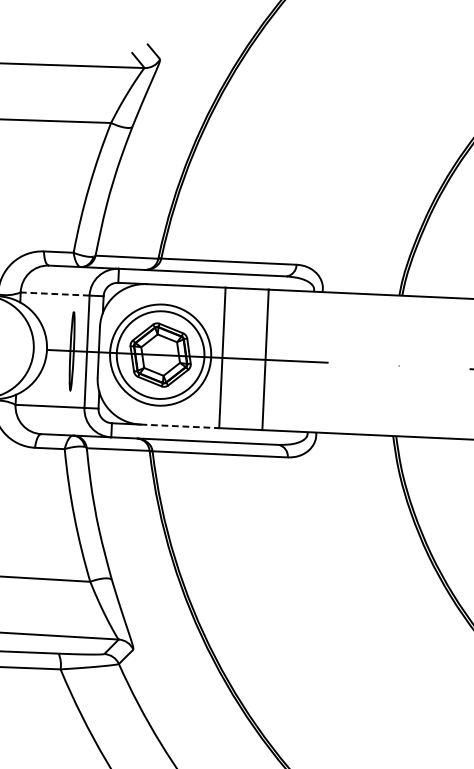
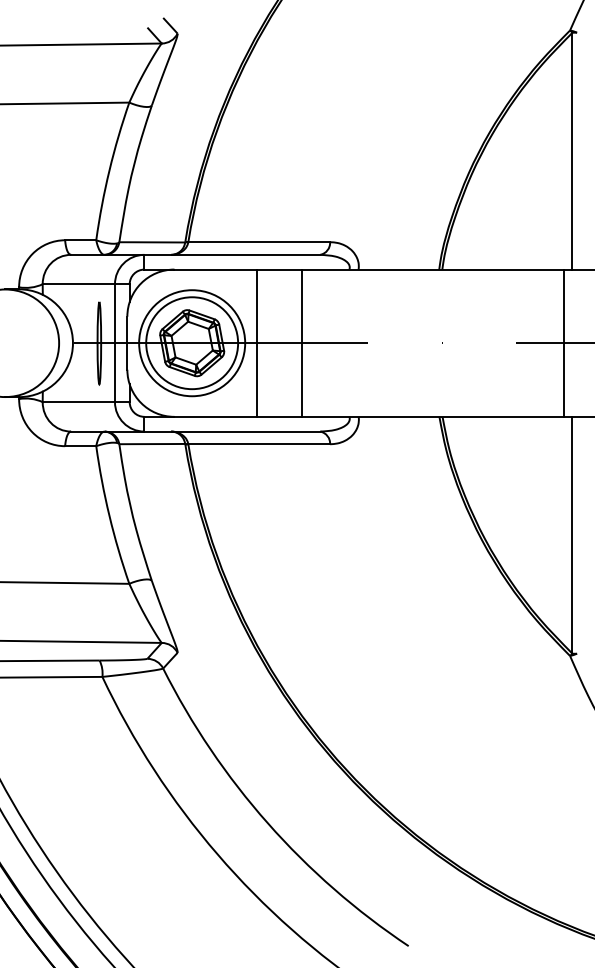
line: (54, 294) -> (78, 284), dashed -> solid
line: (180, 426) -> (216, 416), dashed -> solid

